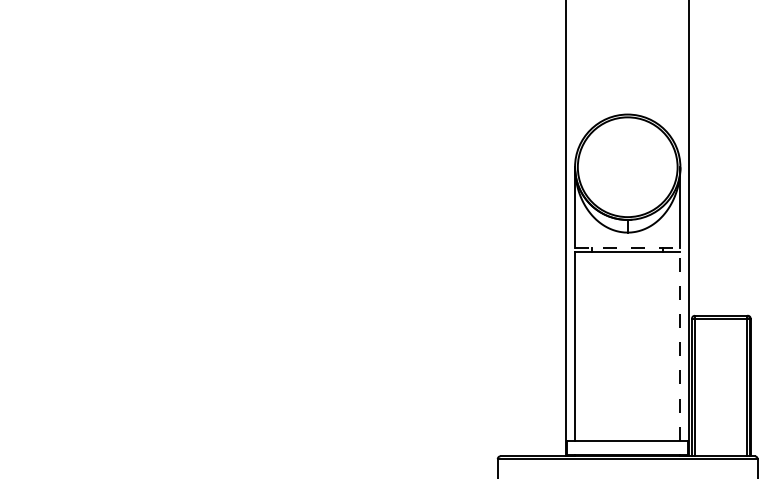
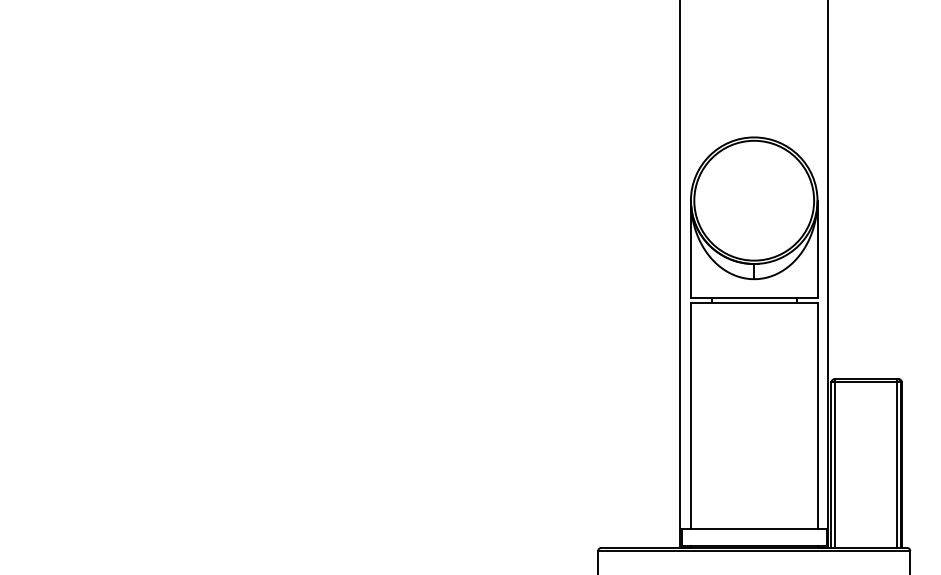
line: (627, 247) -> (754, 297), dashed -> solid
line: (680, 346) -> (817, 415), dashed -> solid

